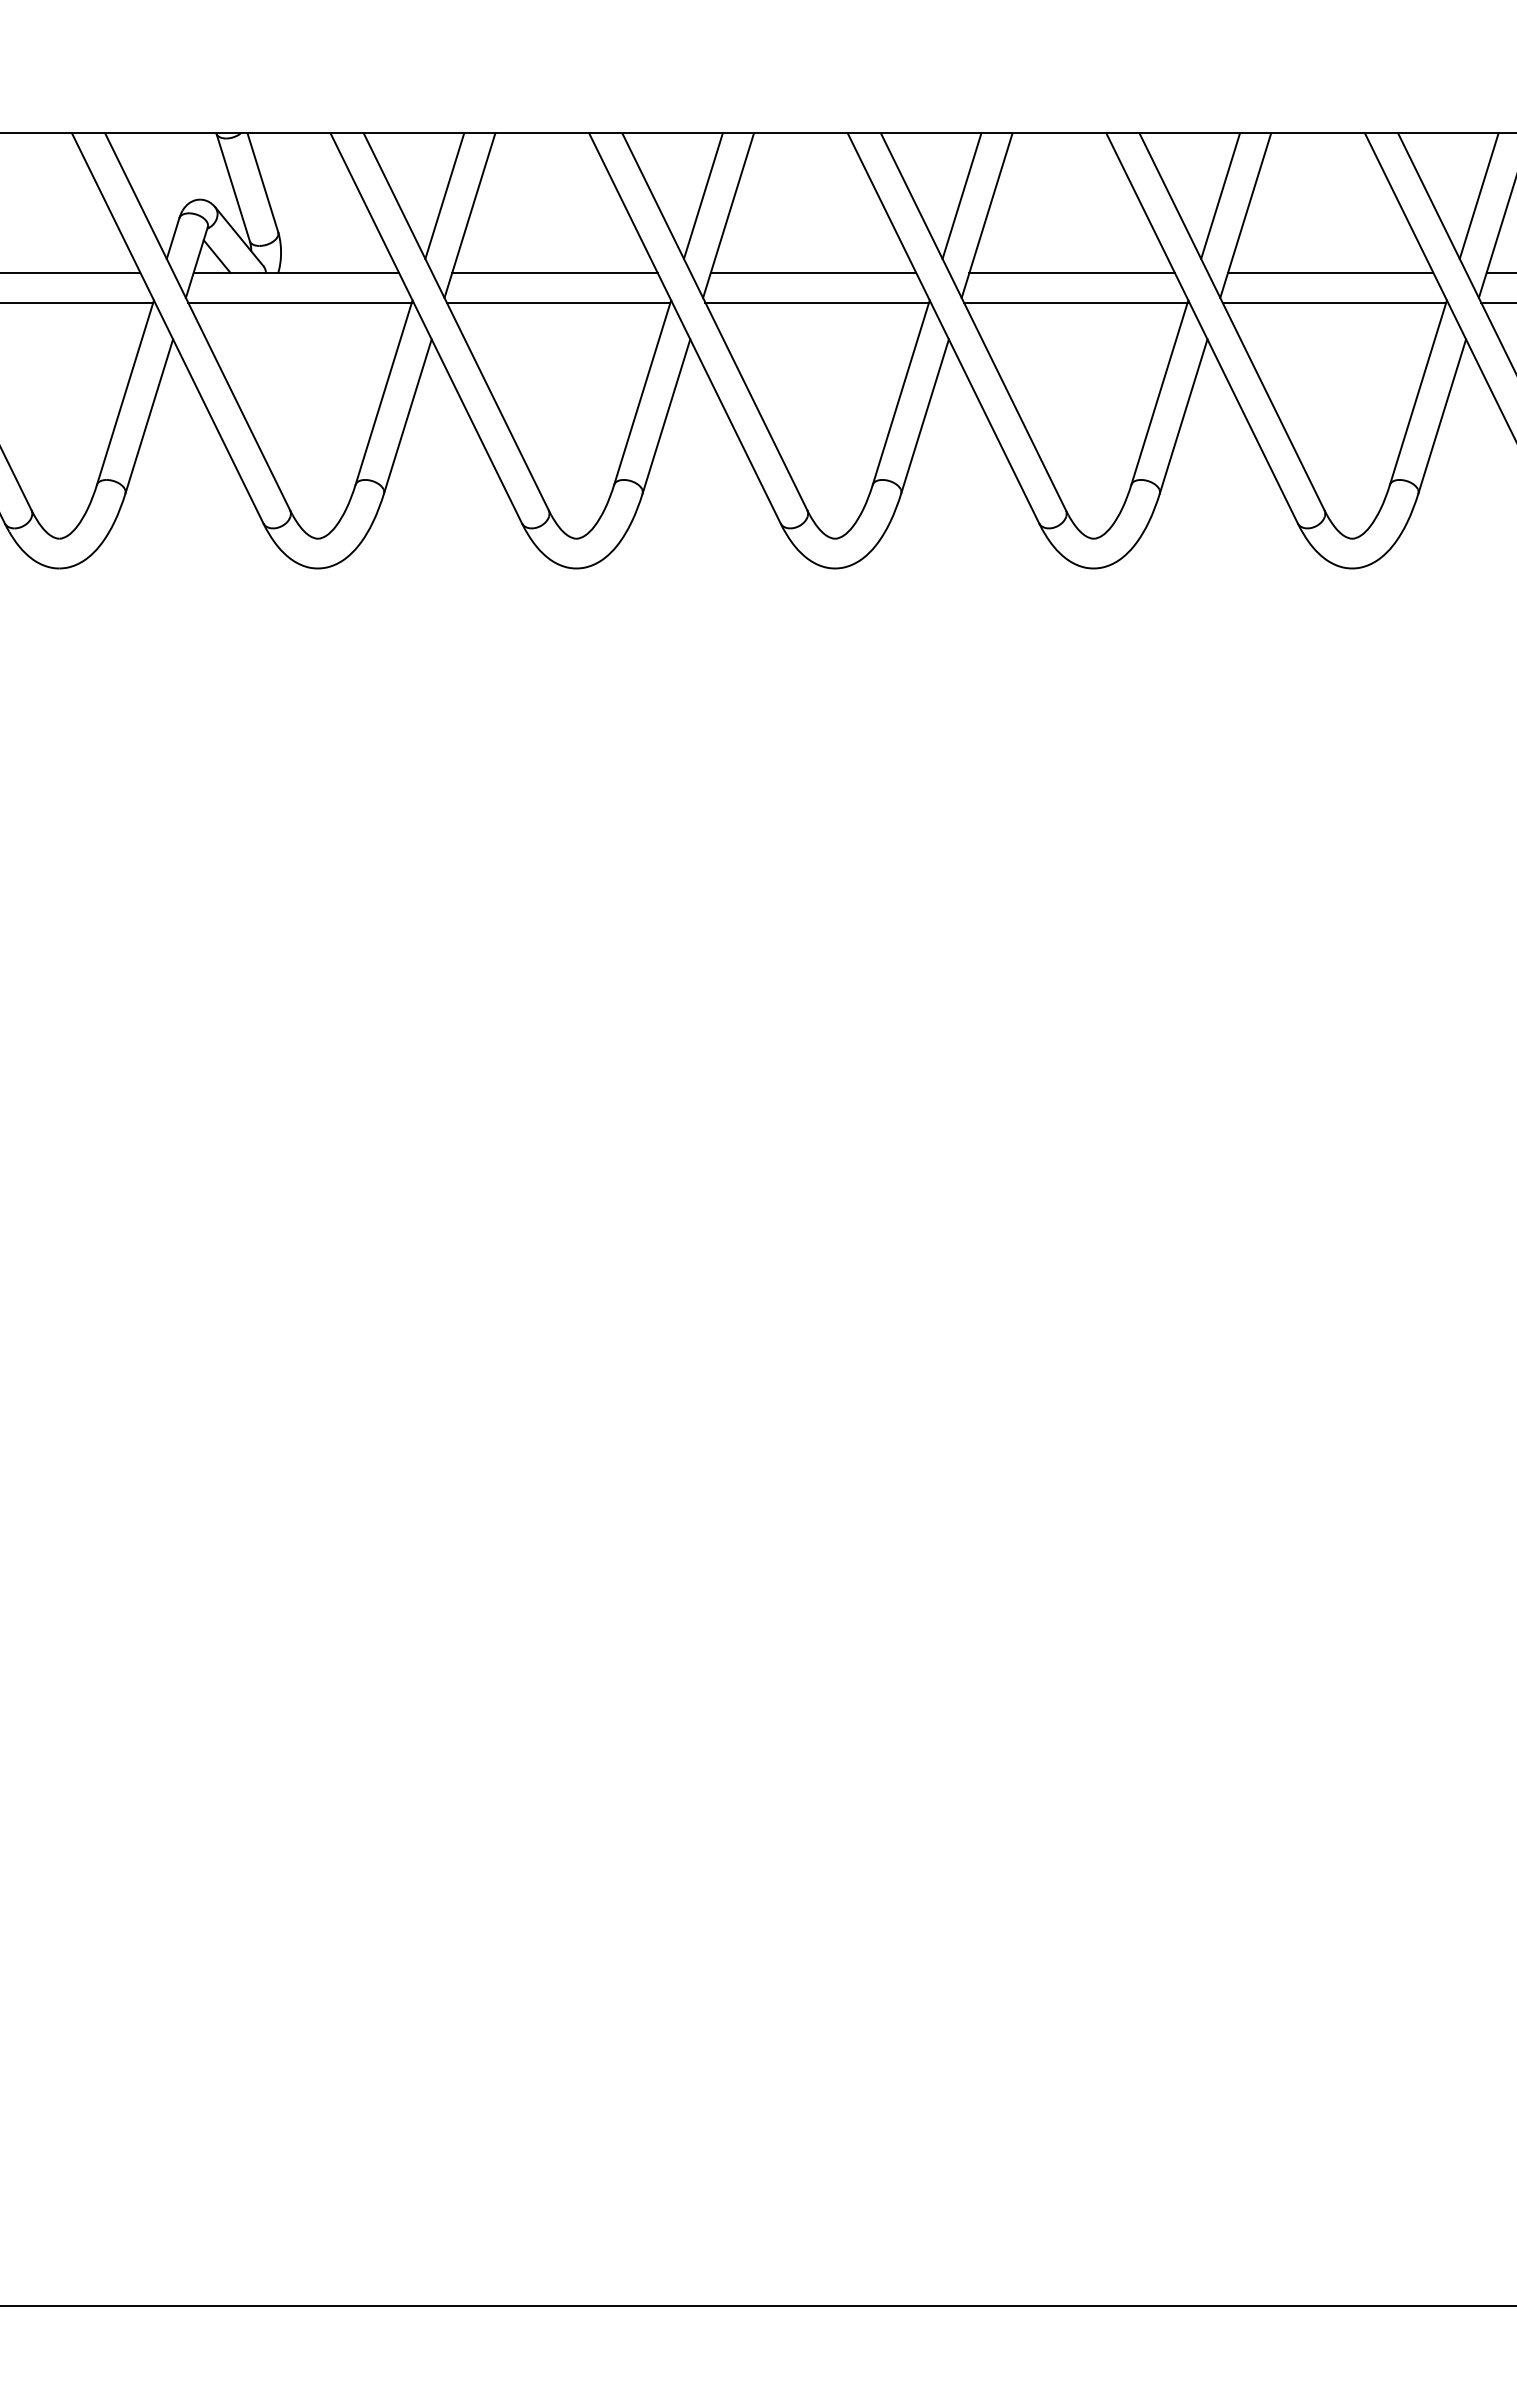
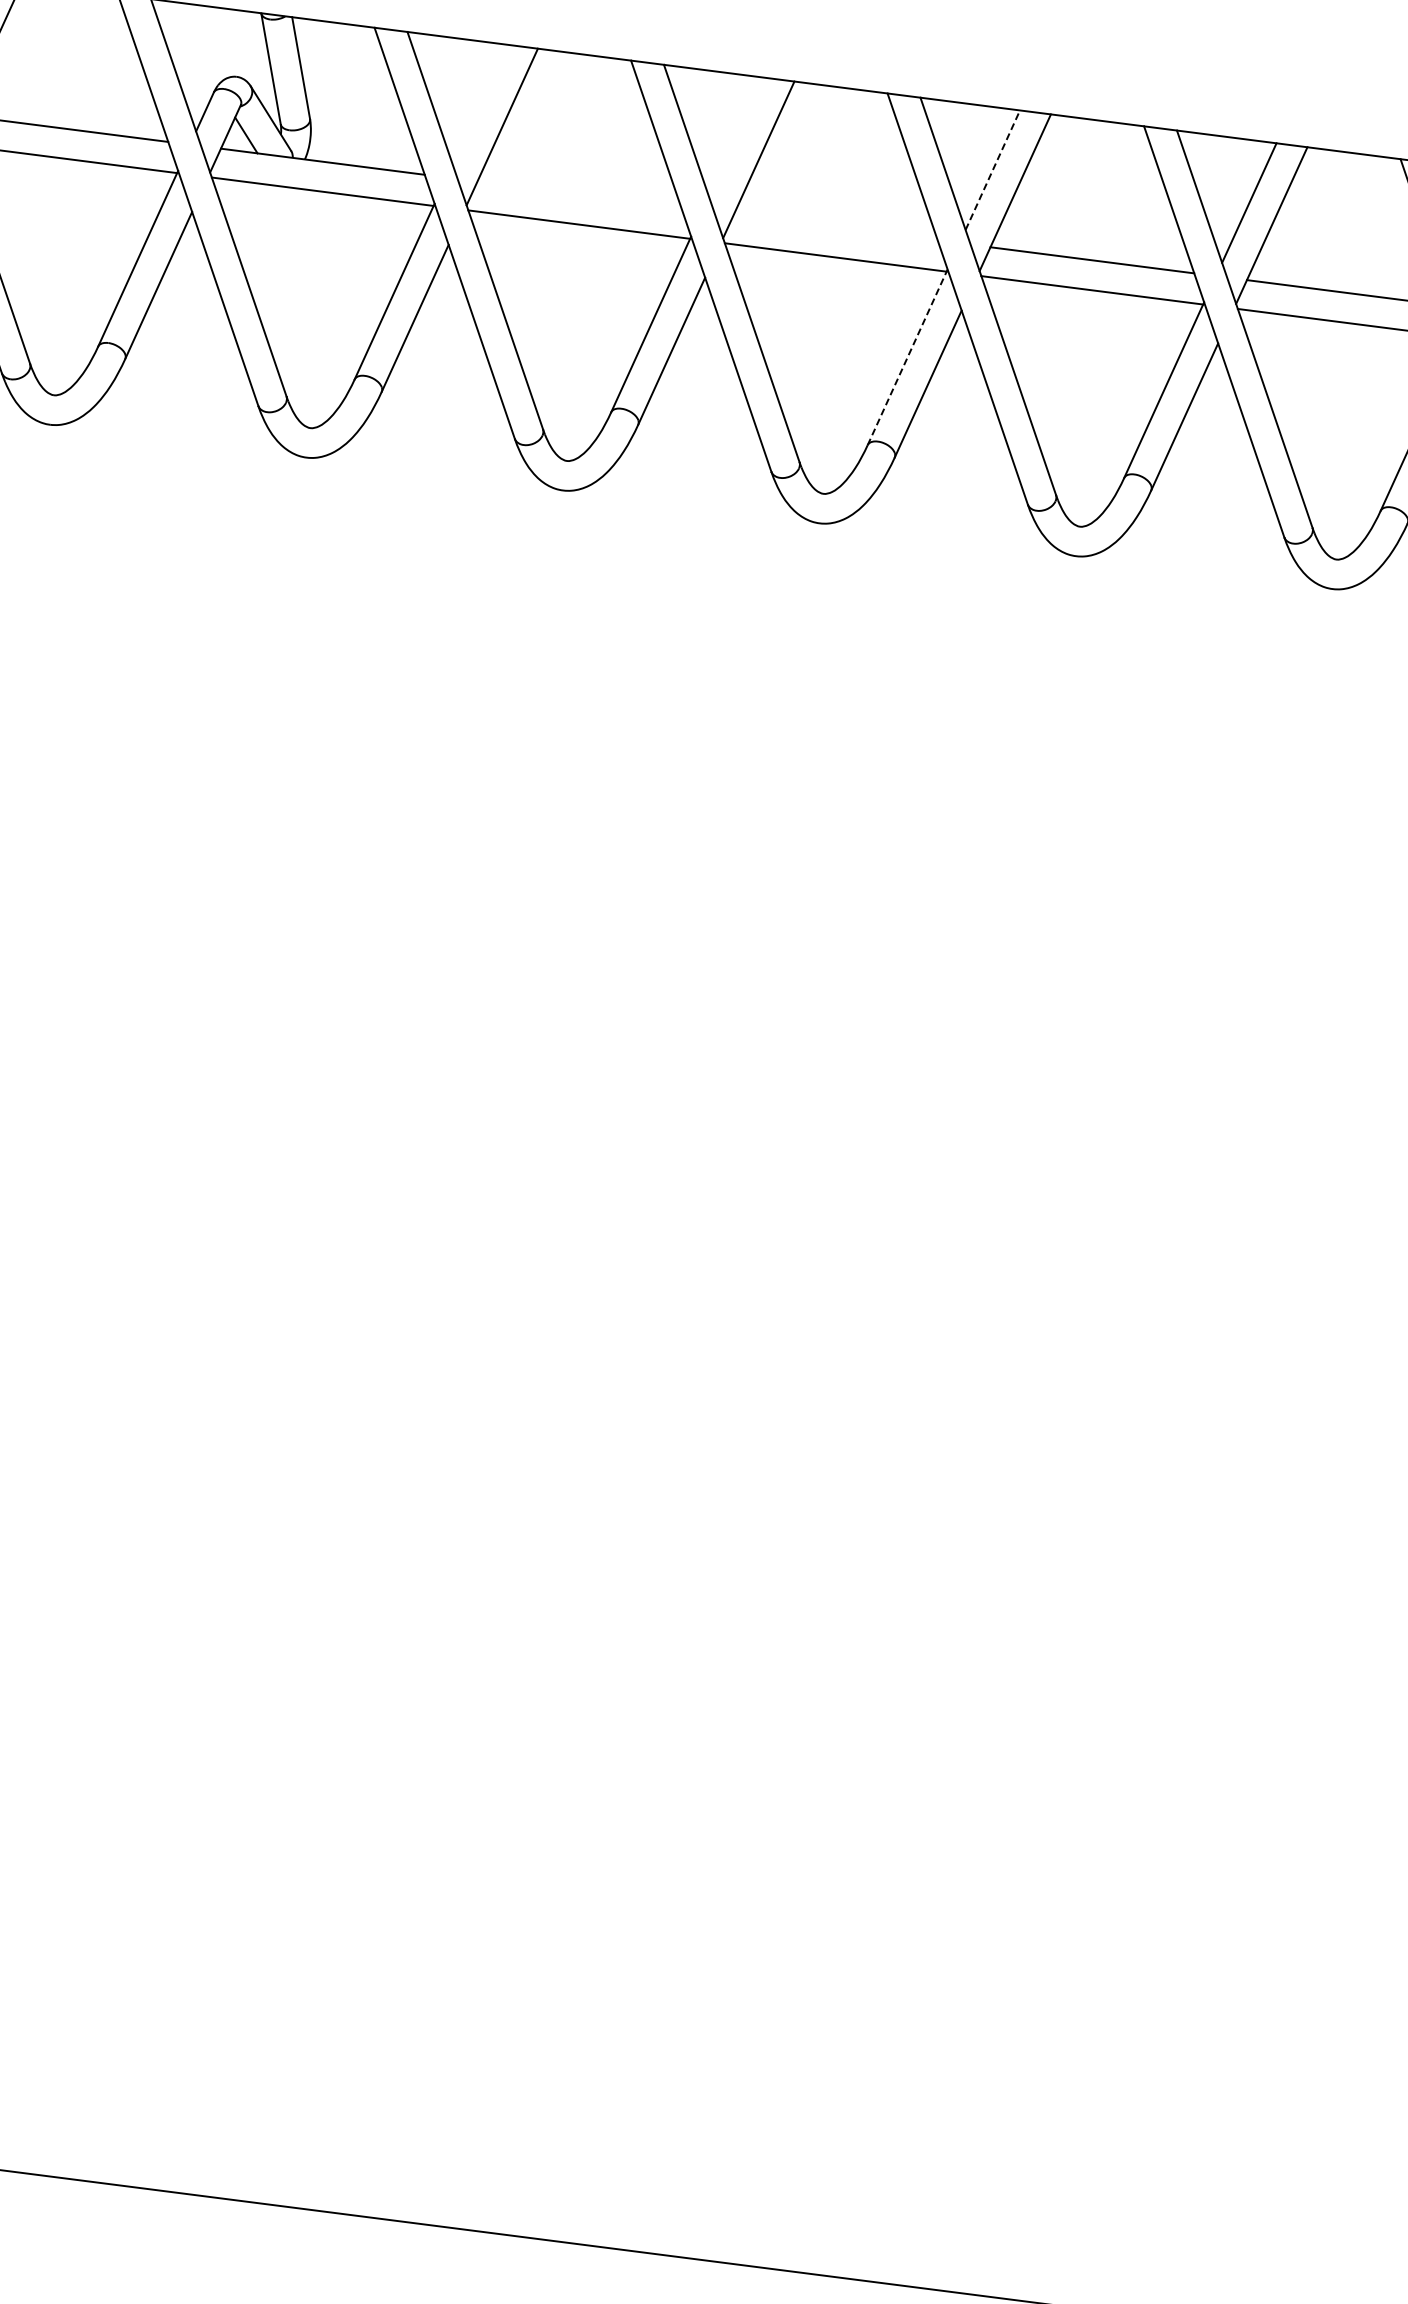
line: (444, 195) -> (479, 103), removed
line: (702, 195) -> (735, 136), removed
line: (961, 196) -> (992, 170), solid -> dashed
line: (554, 272) -> (578, 194), removed
line: (813, 272) -> (835, 227), removed
line: (901, 392) -> (907, 357), solid -> dashed

